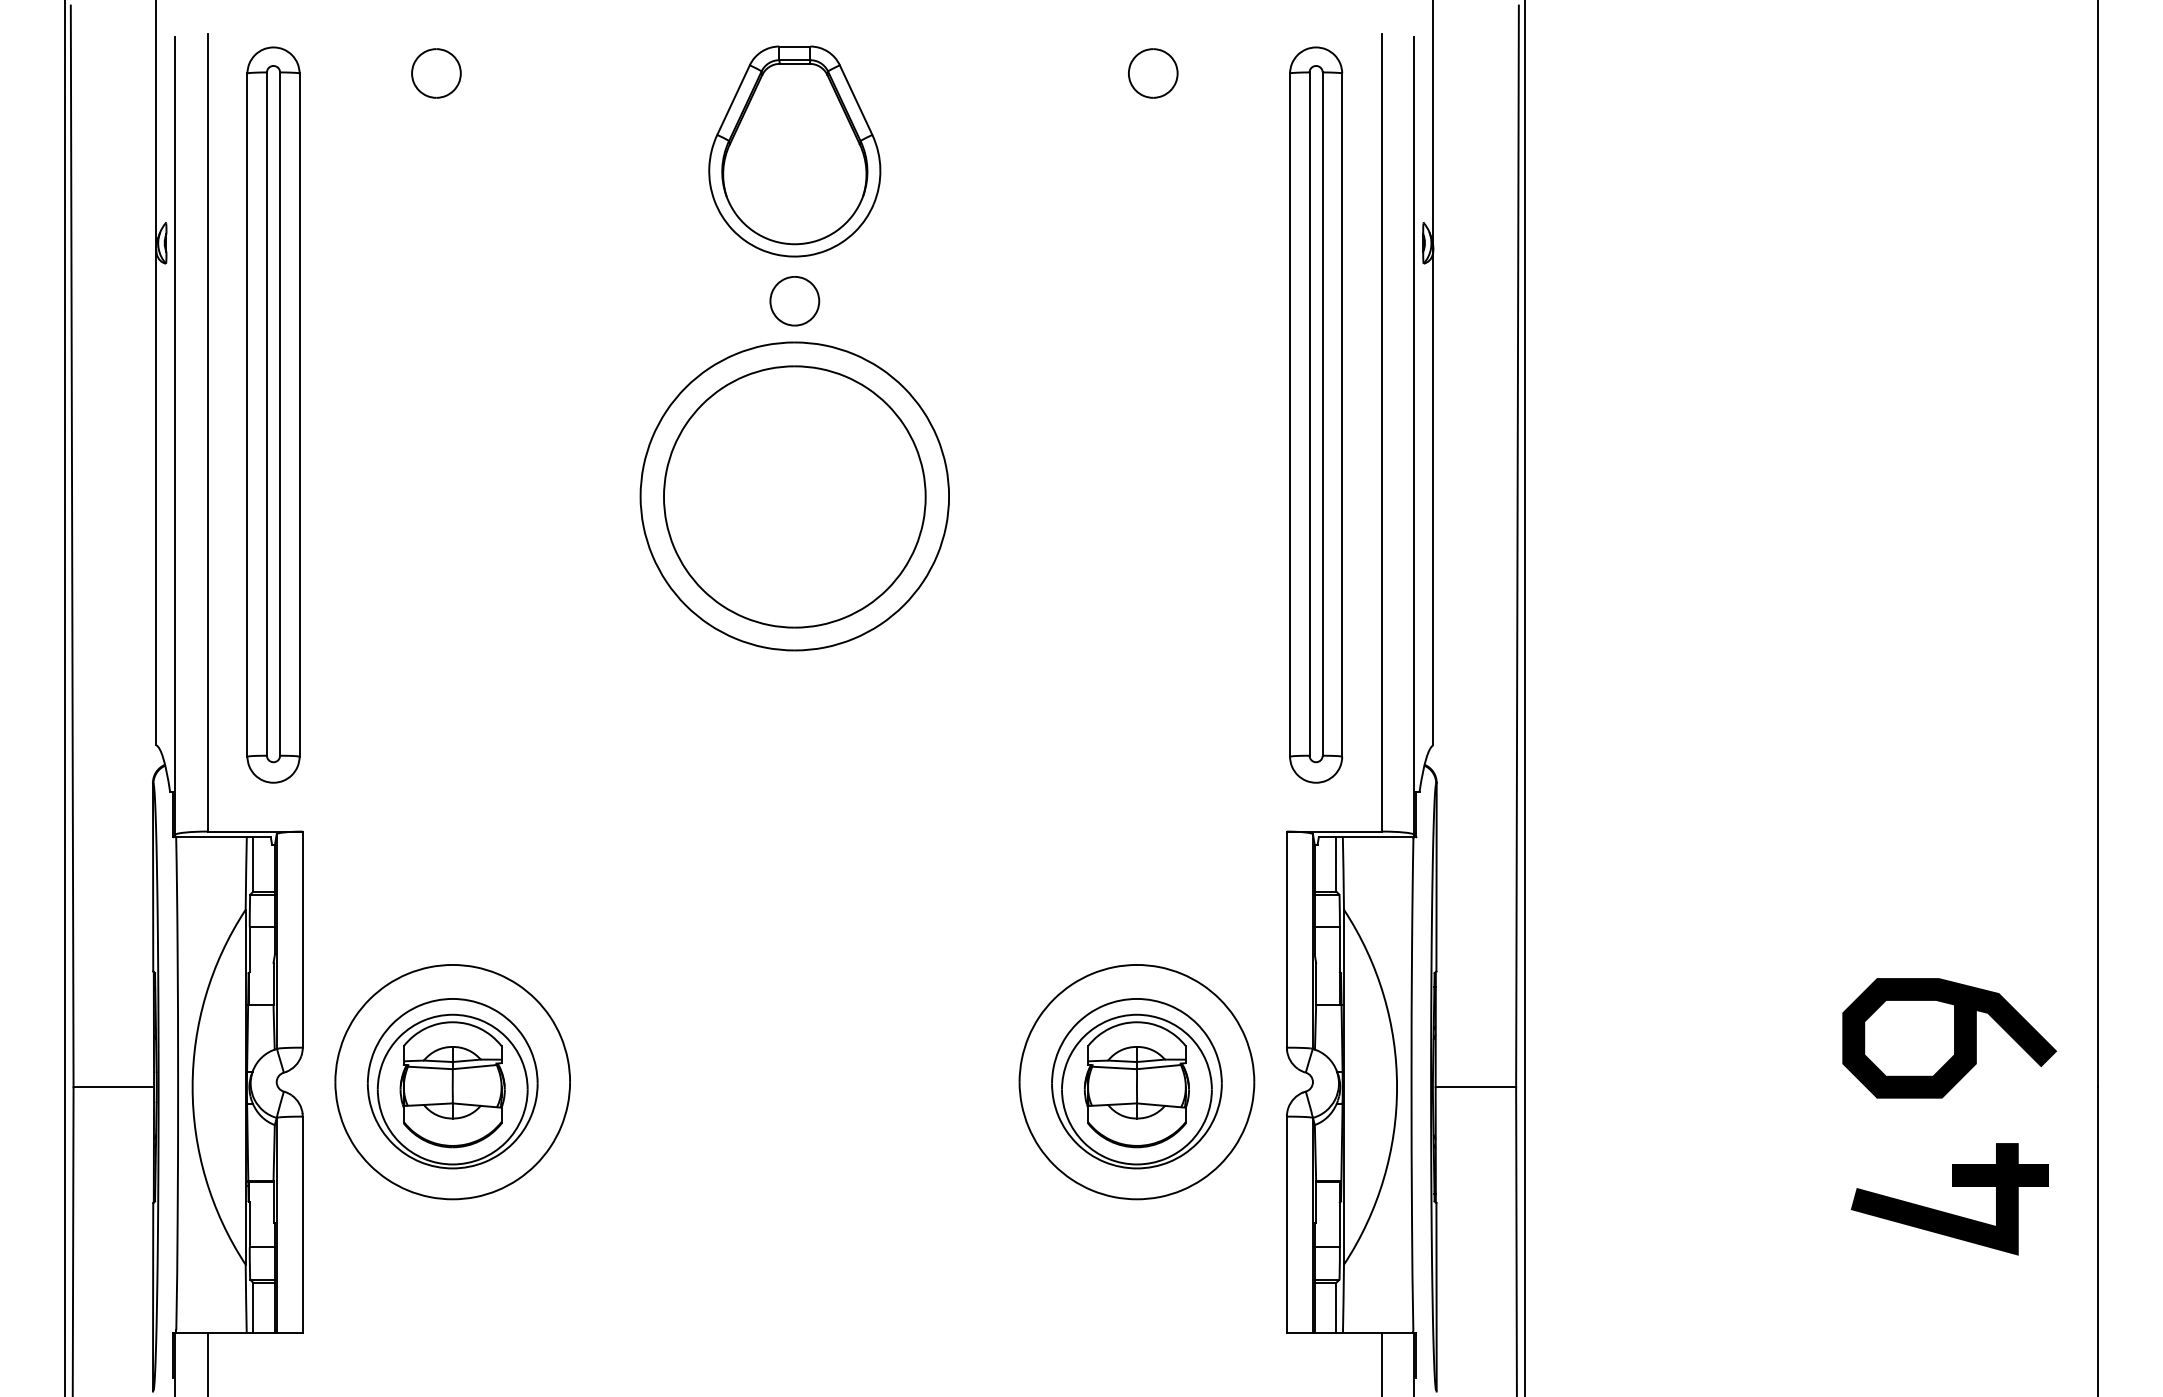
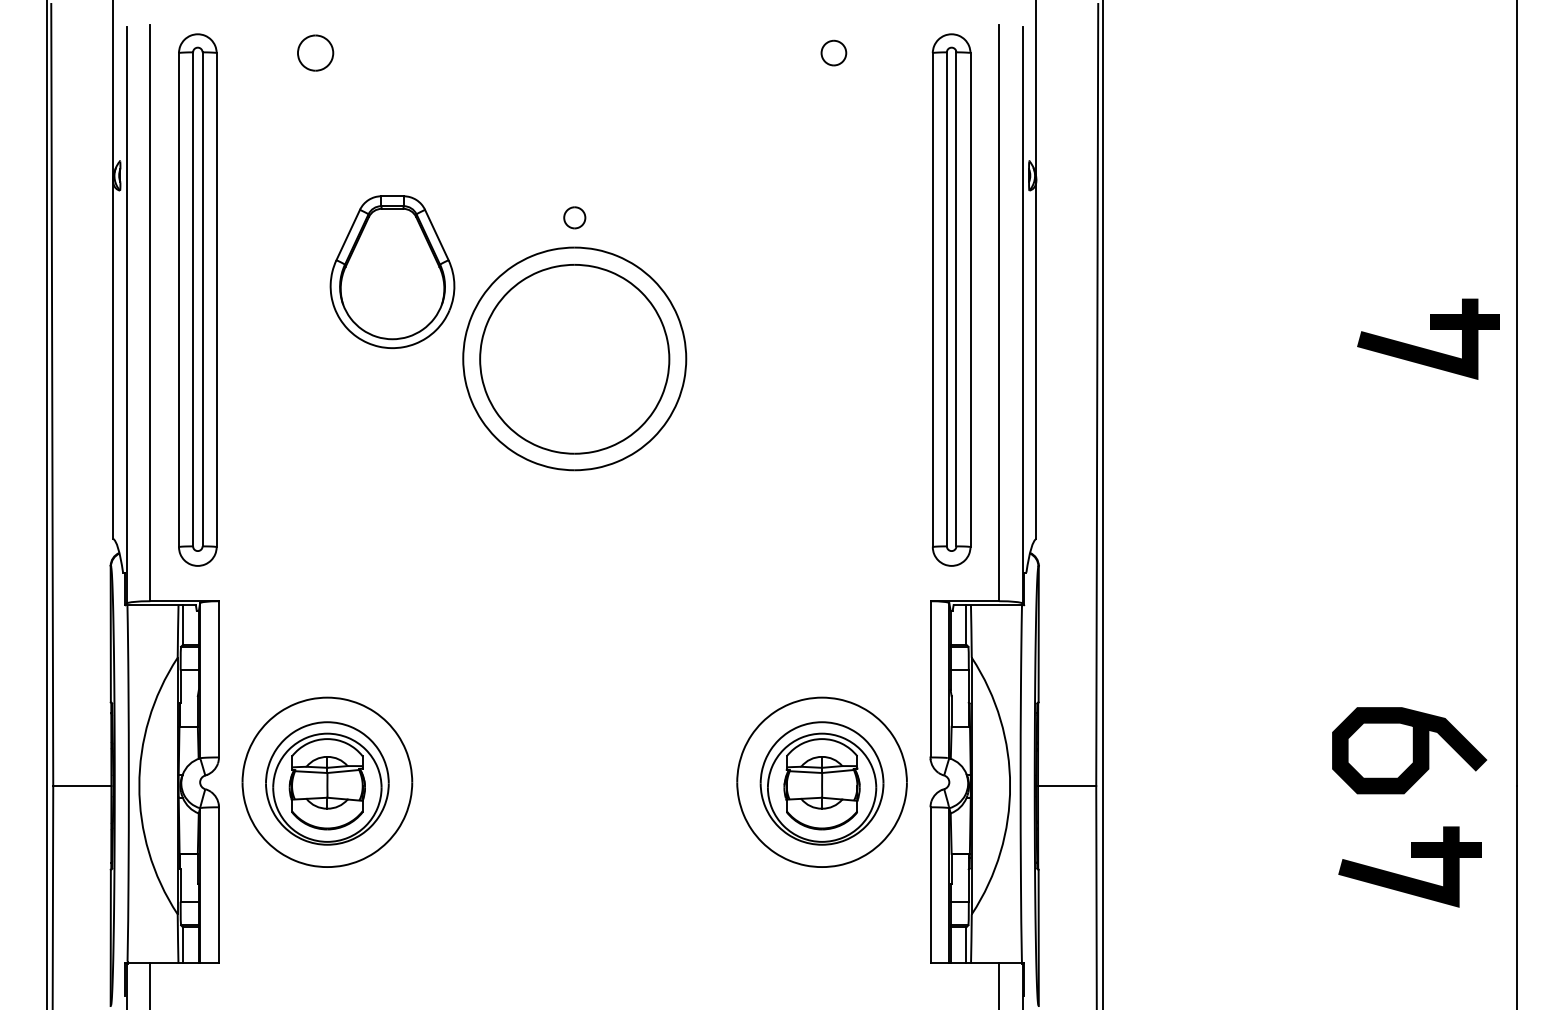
part: (1153, 73) -> (834, 53), size x0.7
part: (794, 151) -> (392, 272), moved
part: (794, 301) -> (574, 217), size x0.6
part: (1970, 481) -> (1424, 348), added

